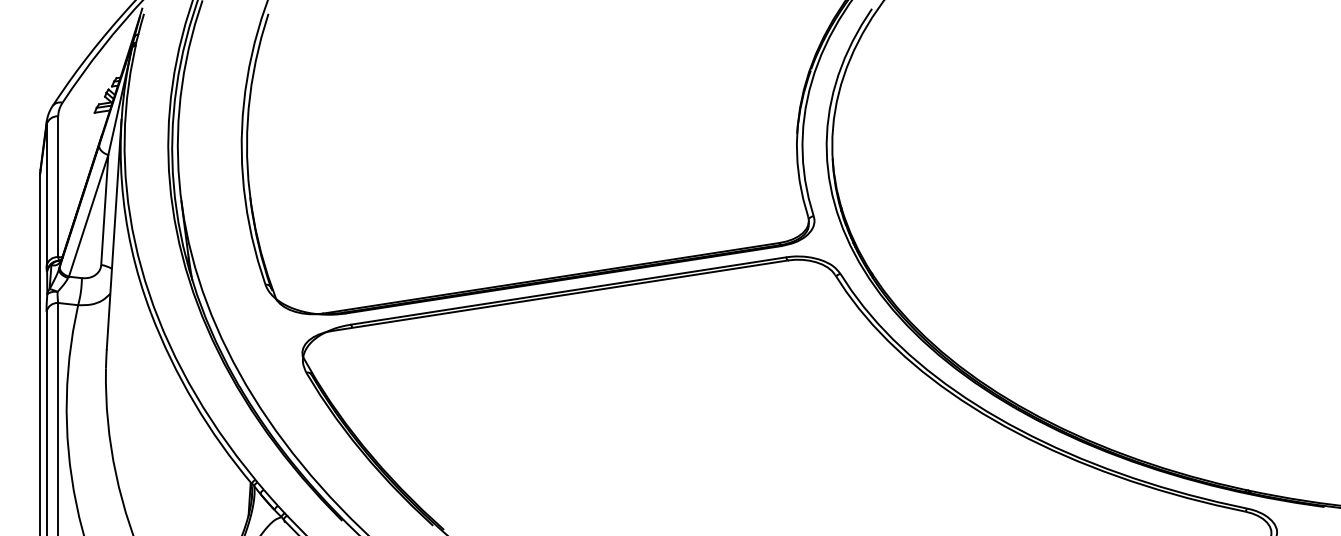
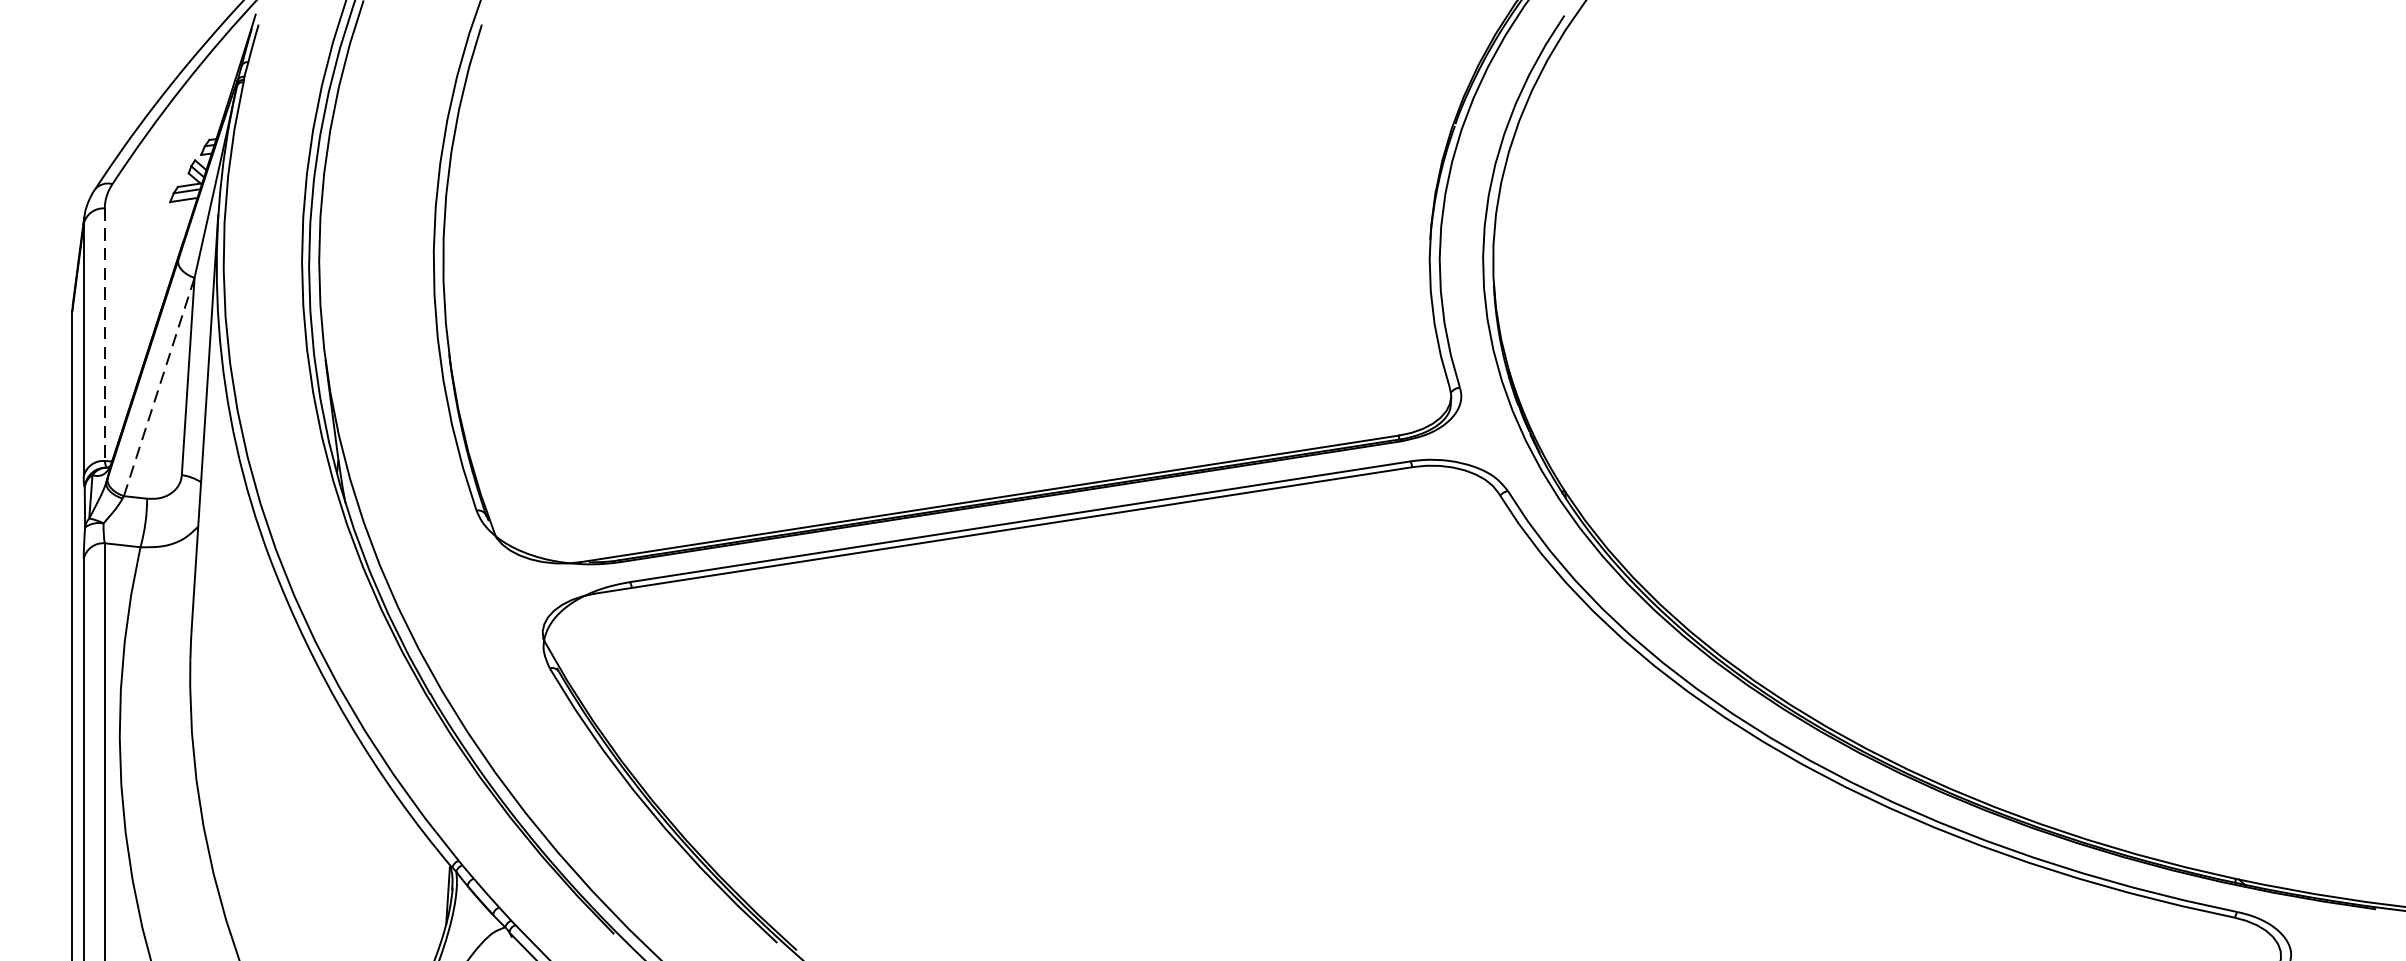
line: (58, 187) -> (105, 336), solid -> dashed
line: (88, 215) -> (159, 386), solid -> dashed

